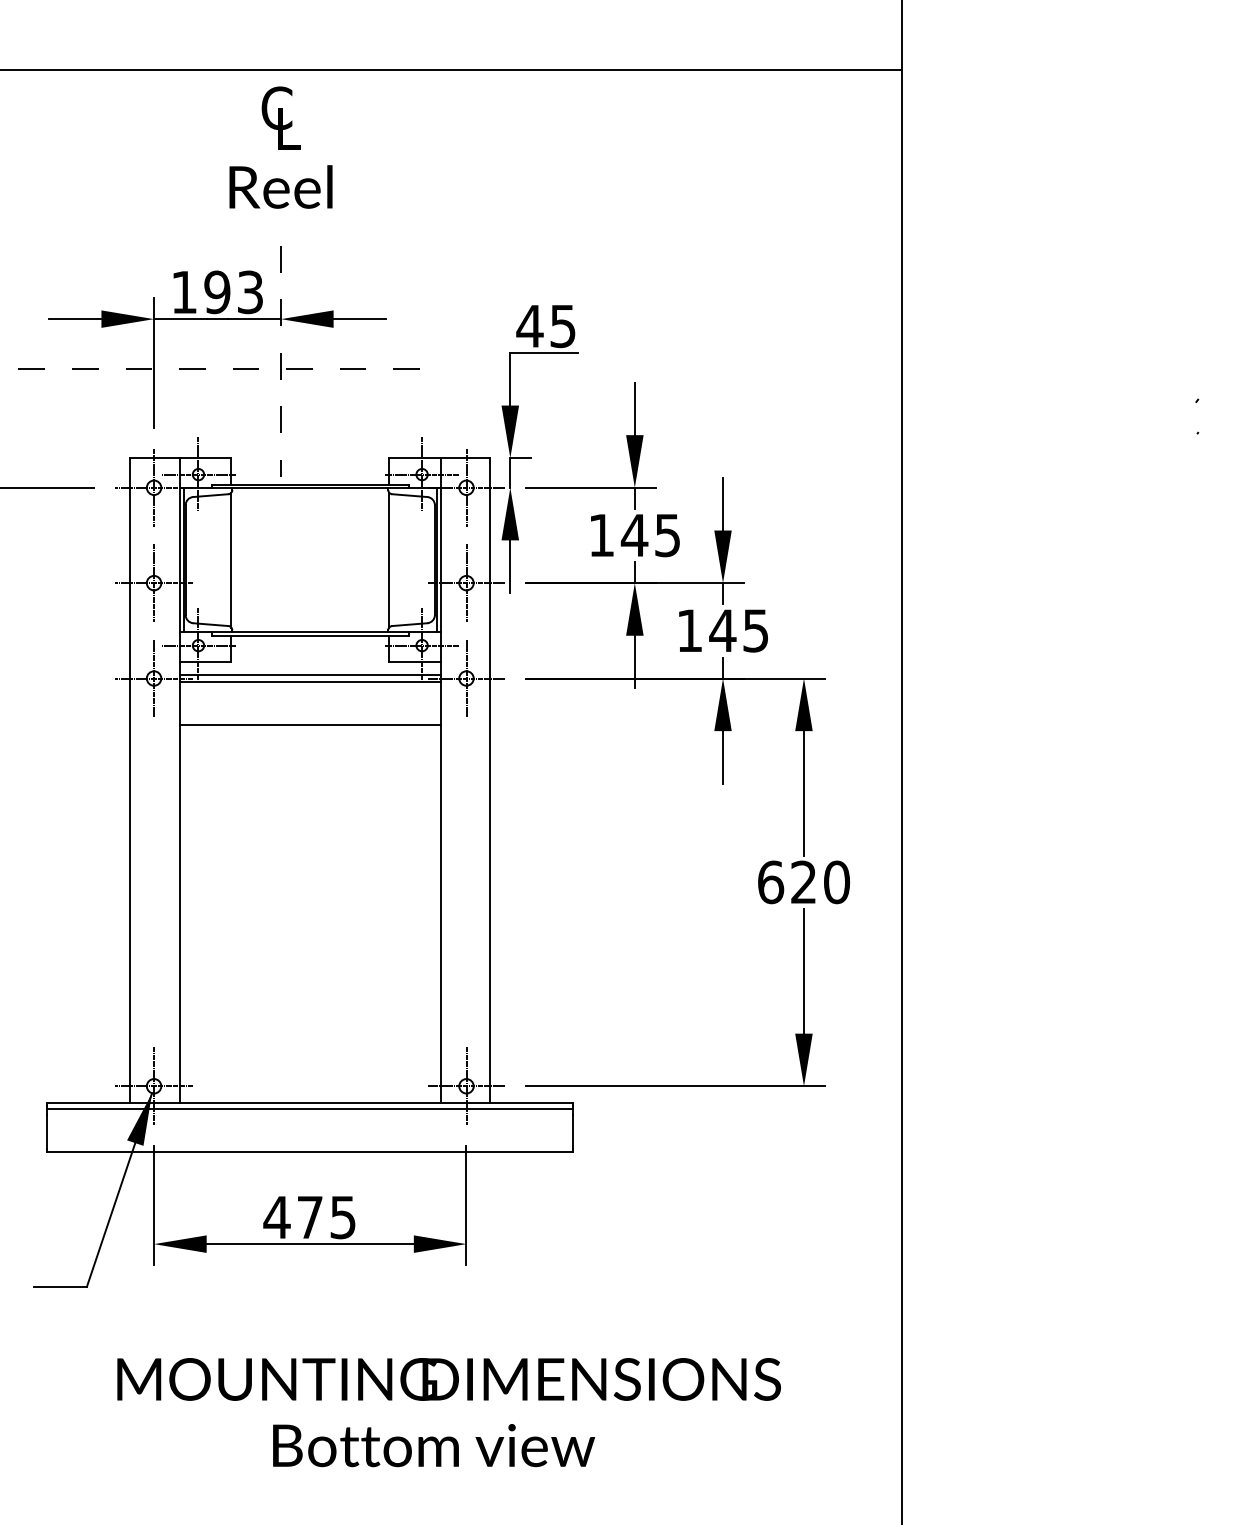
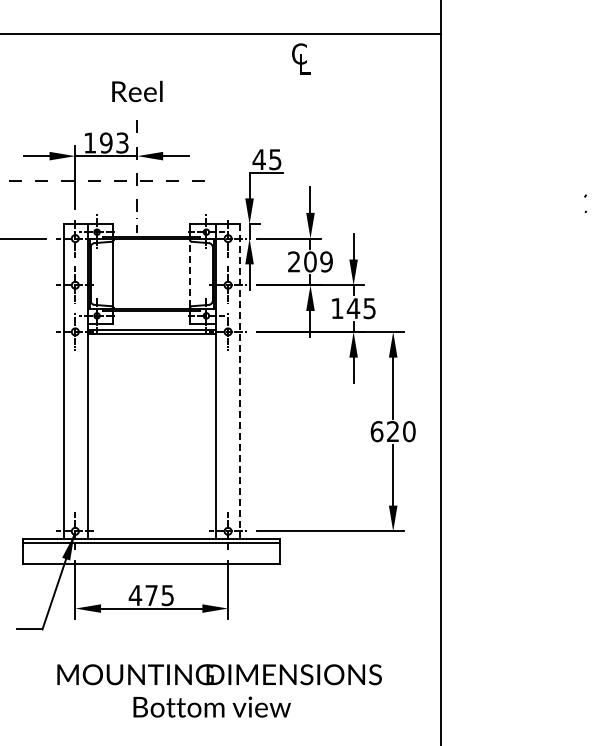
text: (281, 117) -> (301, 58), moved
text: (634, 534) -> (310, 261), 145 -> 209
line: (389, 561) -> (190, 274), solid -> dashed
line: (309, 724) -> (151, 354), removed
line: (489, 779) -> (239, 381), solid -> dashed

